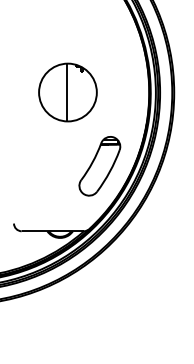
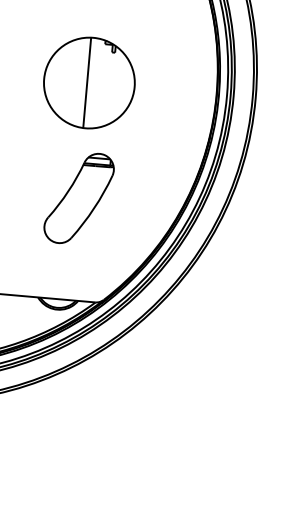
part: (99, 166) -> (78, 198), moved

